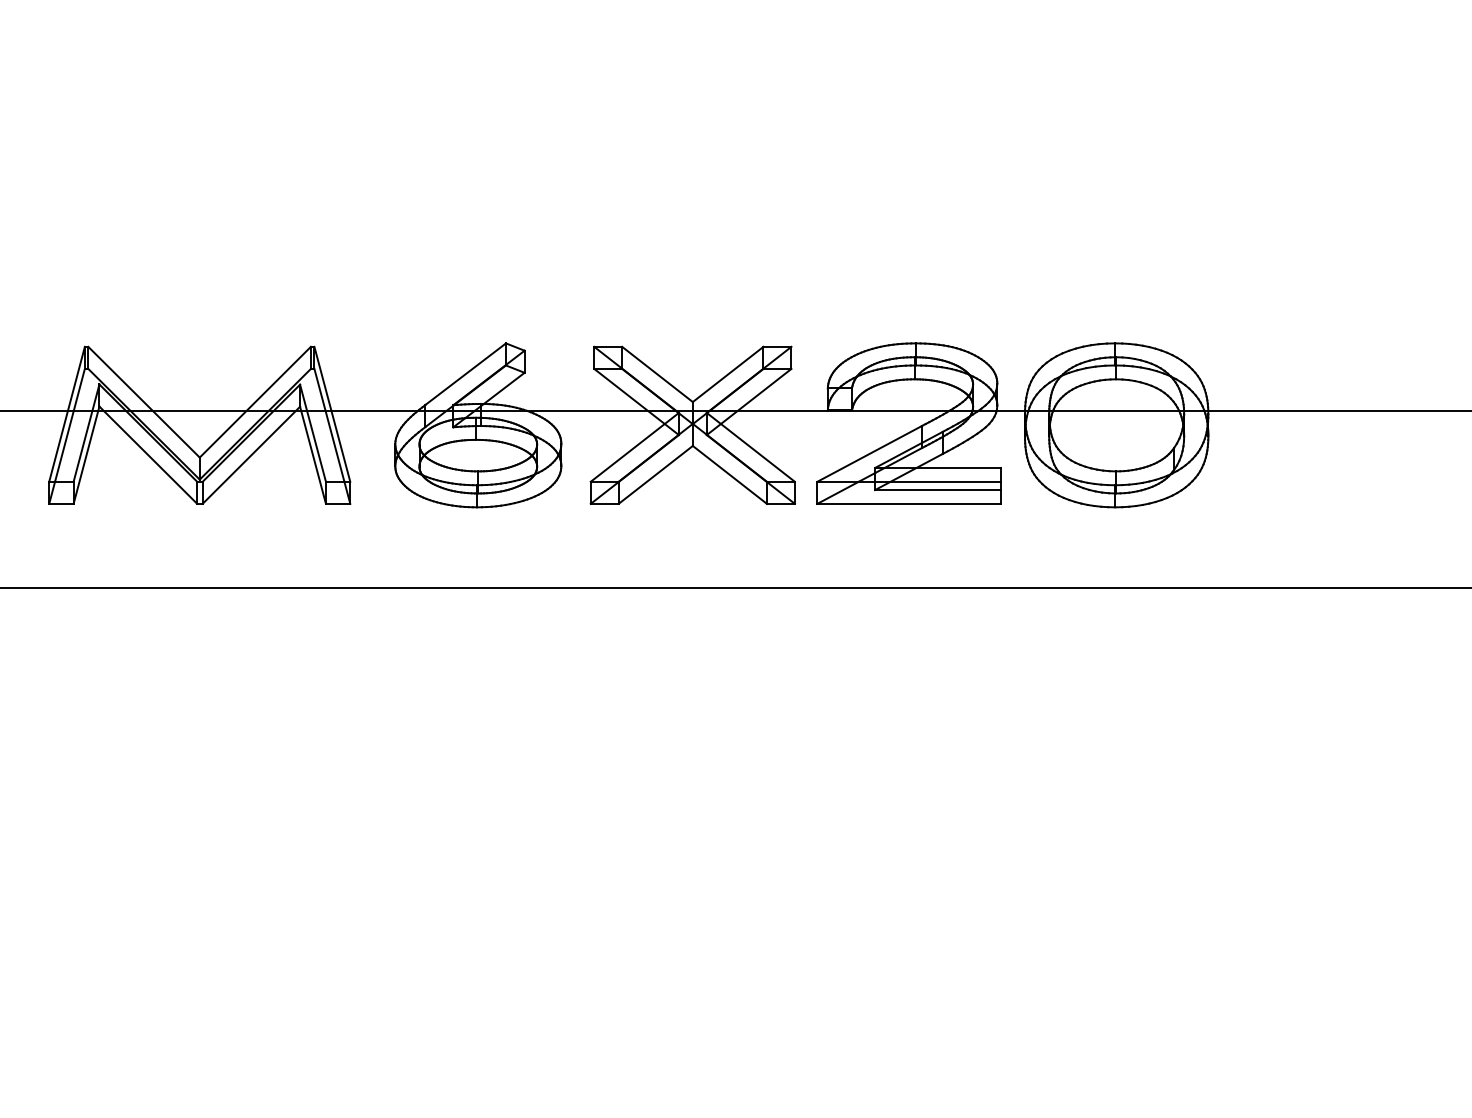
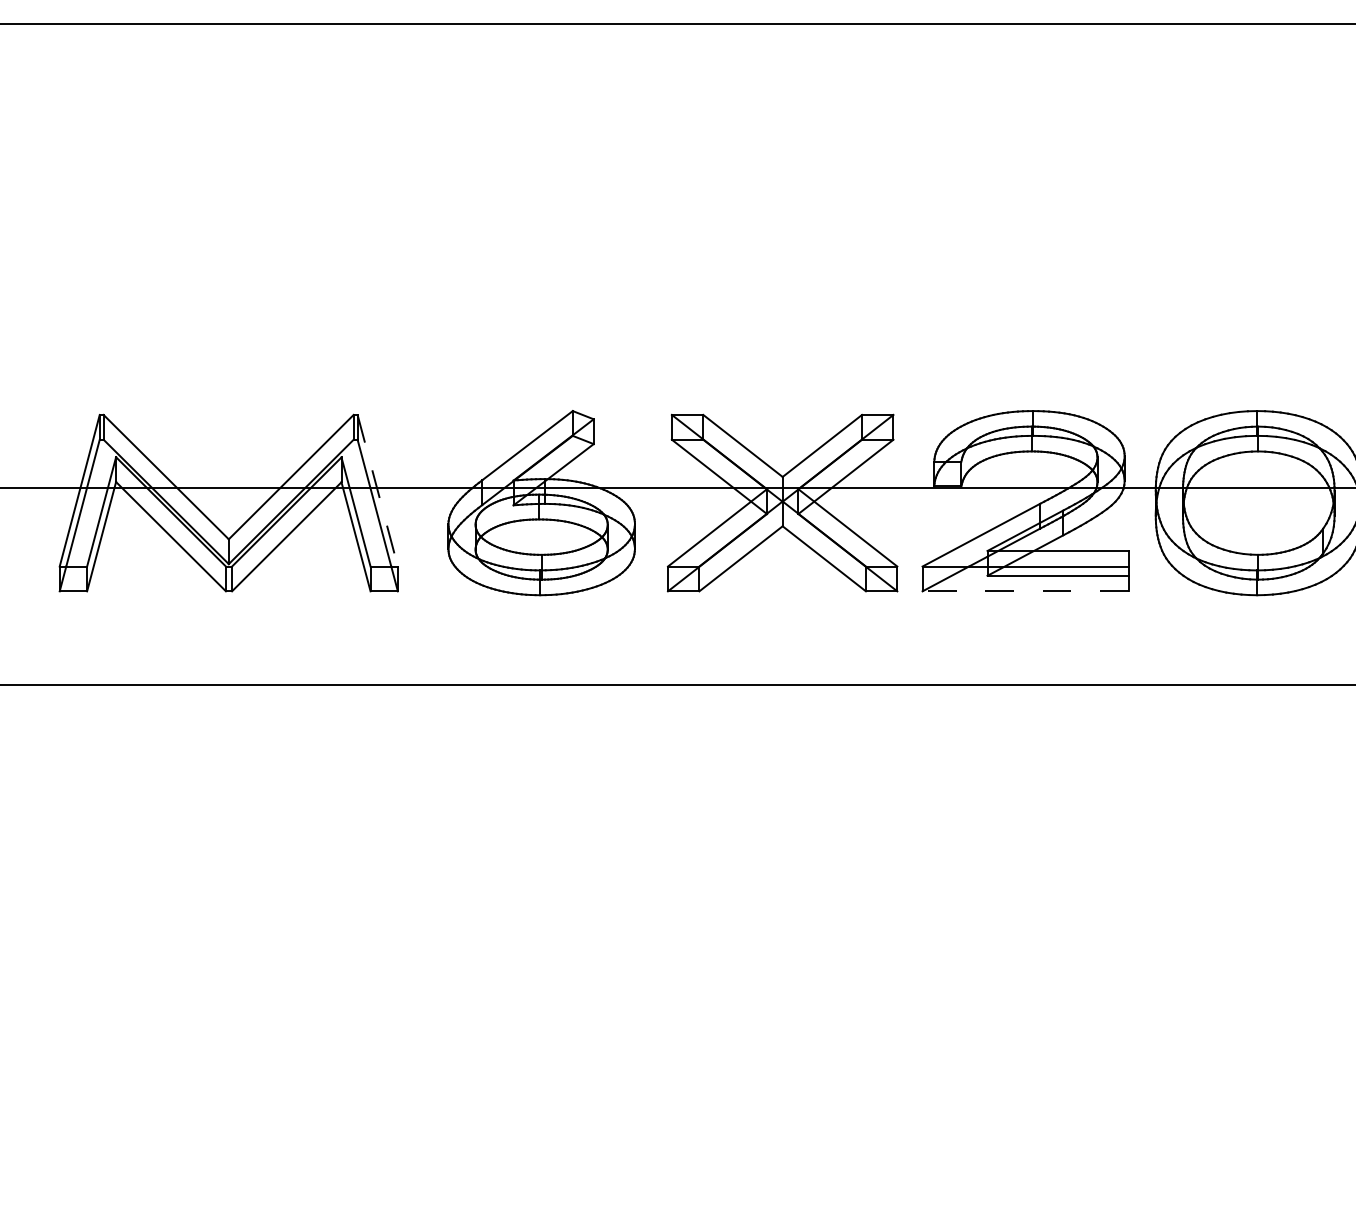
line: (332, 414) -> (377, 490), solid -> dashed
line: (909, 503) -> (1026, 590), solid -> dashed

